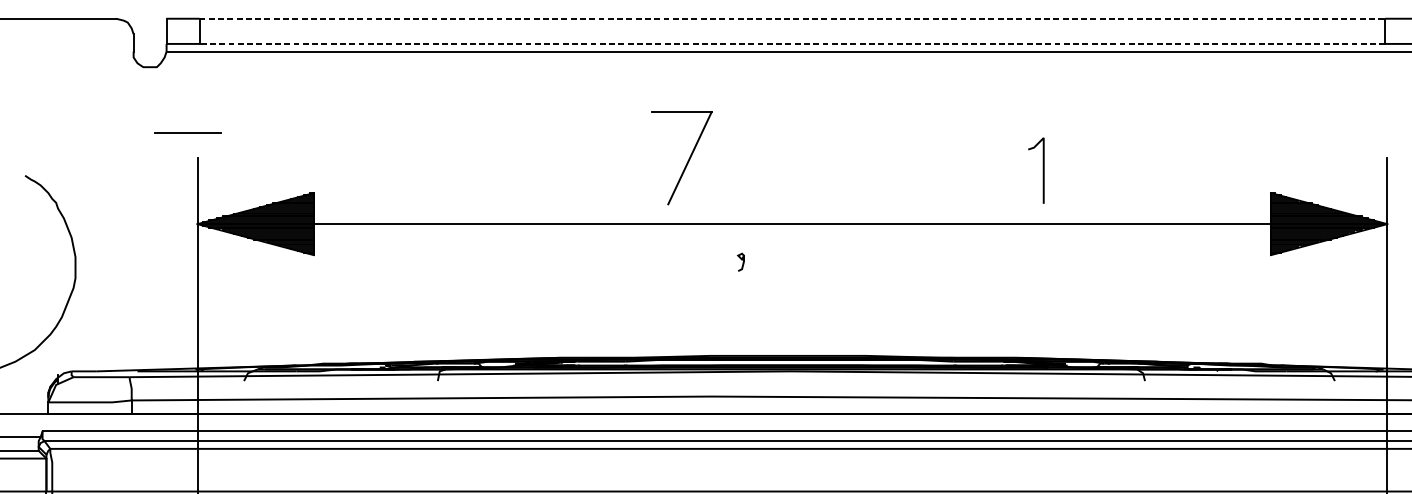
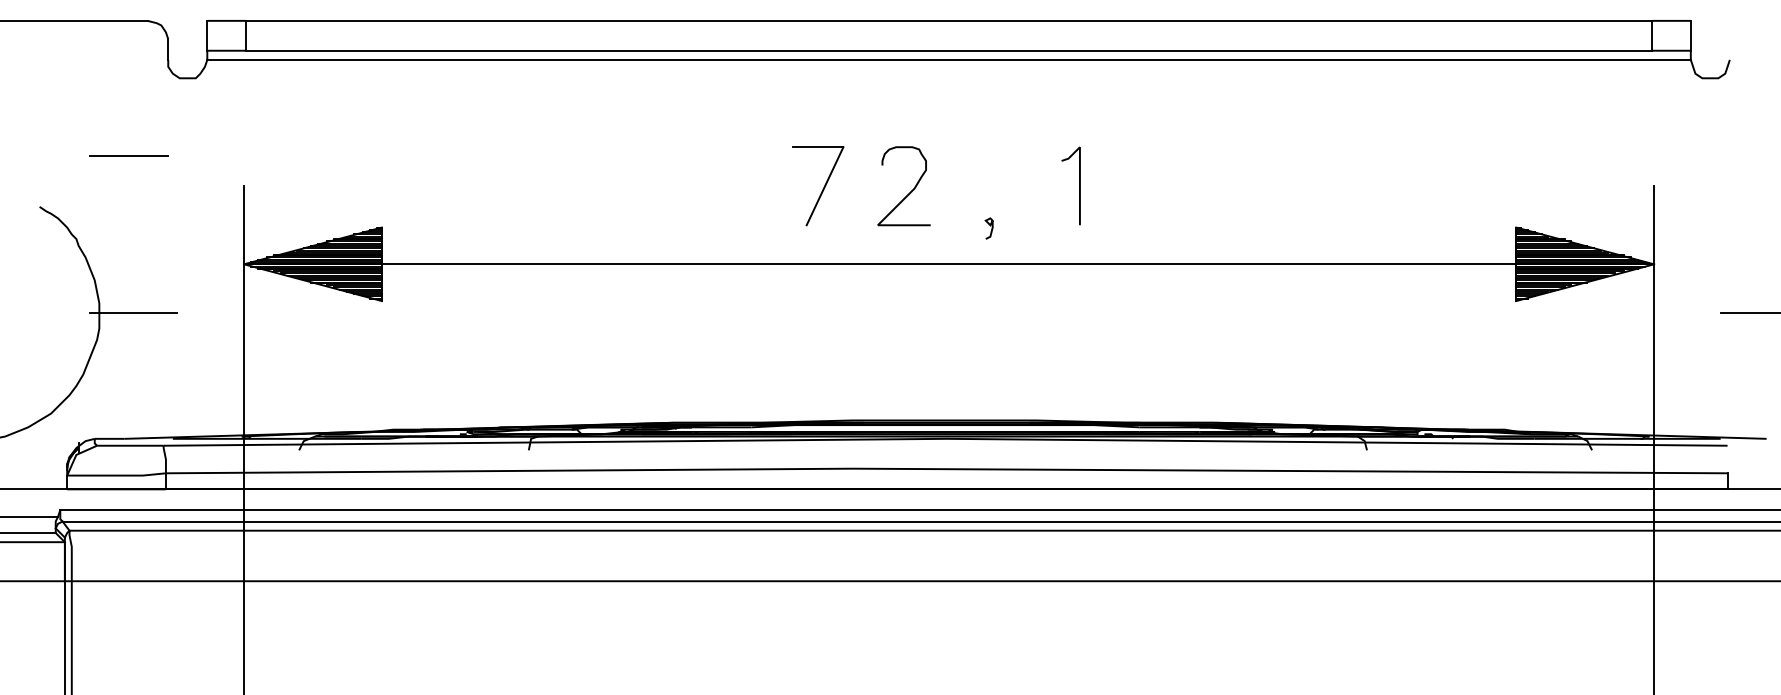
line: (792, 18) -> (949, 20), dashed -> solid
line: (792, 43) -> (949, 50), dashed -> solid
line: (187, 132) -> (128, 155), moved
part: (682, 158) -> (818, 186), size x0.71
curve: (759, 163) -> (909, 192), added
curve: (1043, 170) -> (1079, 185), moved
curve: (742, 260) -> (990, 226), moved
line: (104, 264) -> (133, 312), added

